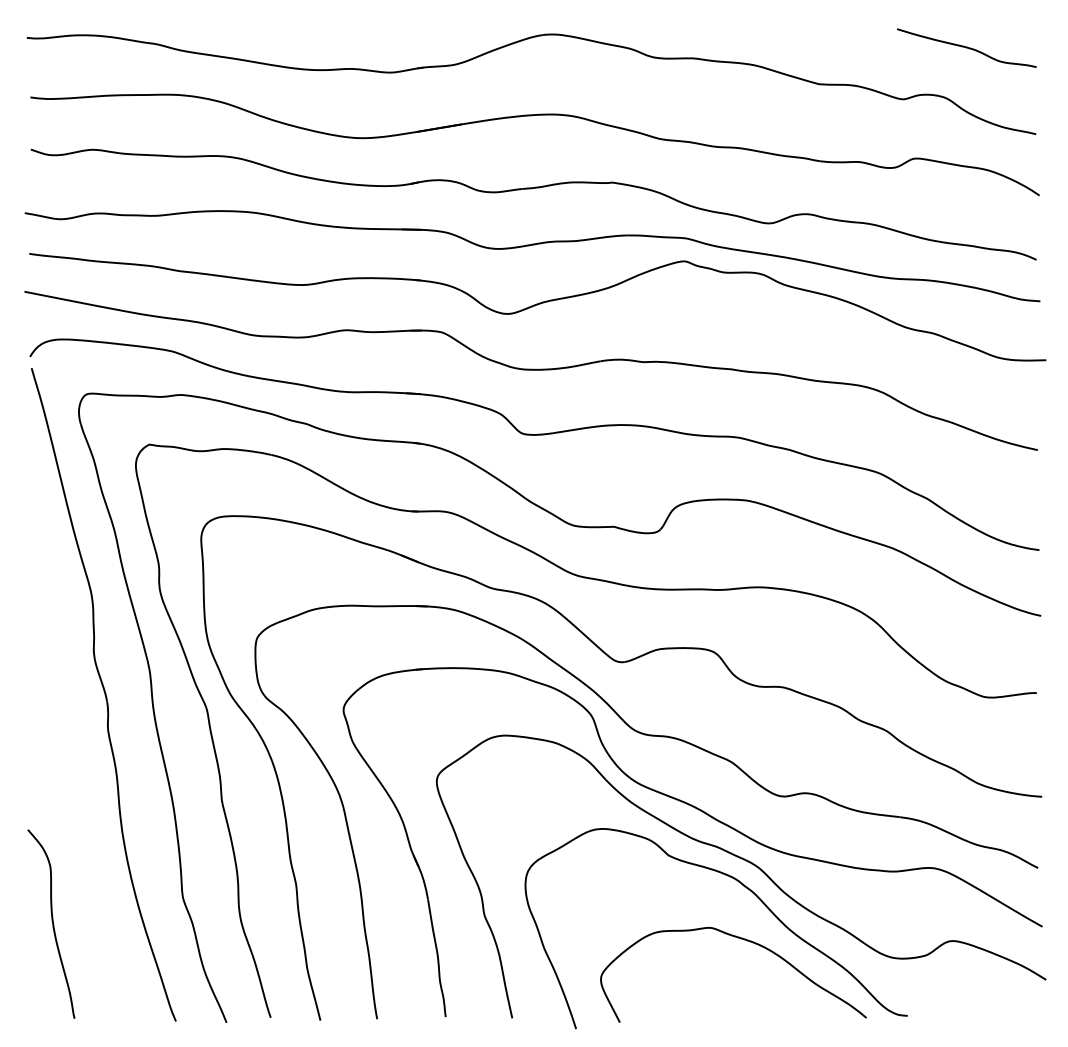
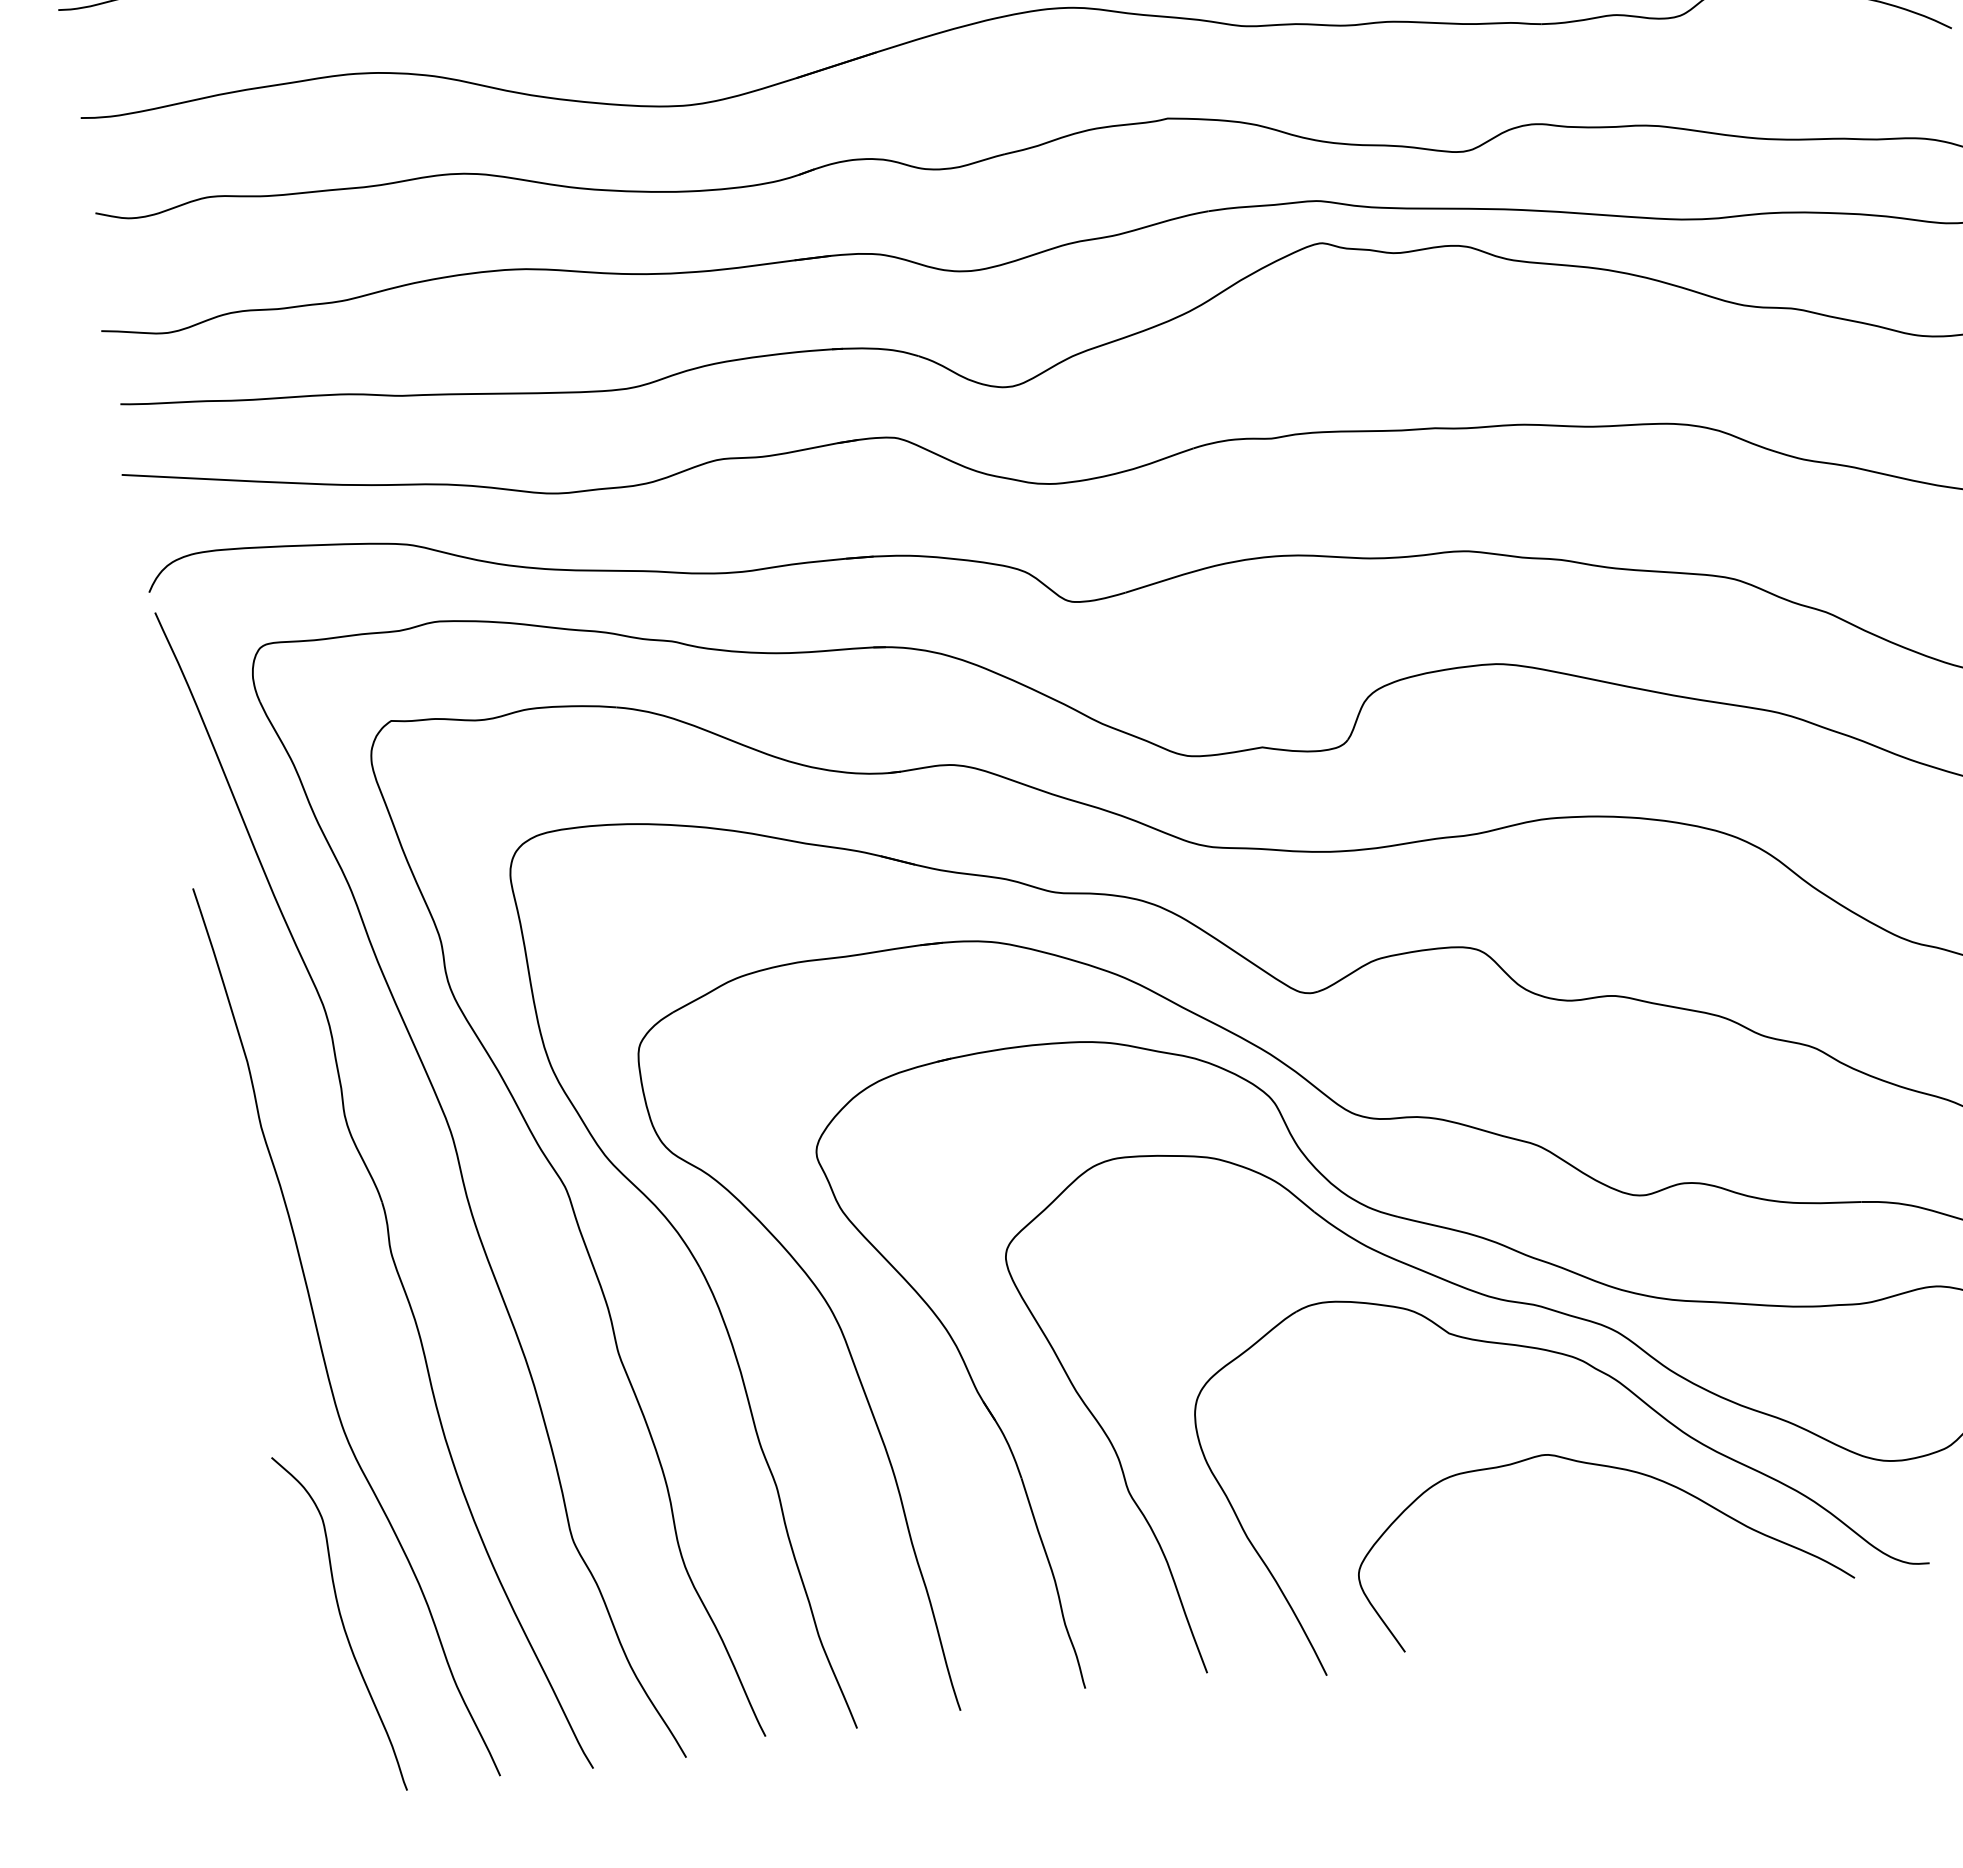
part: (63, 768) -> (320, 1336), added

